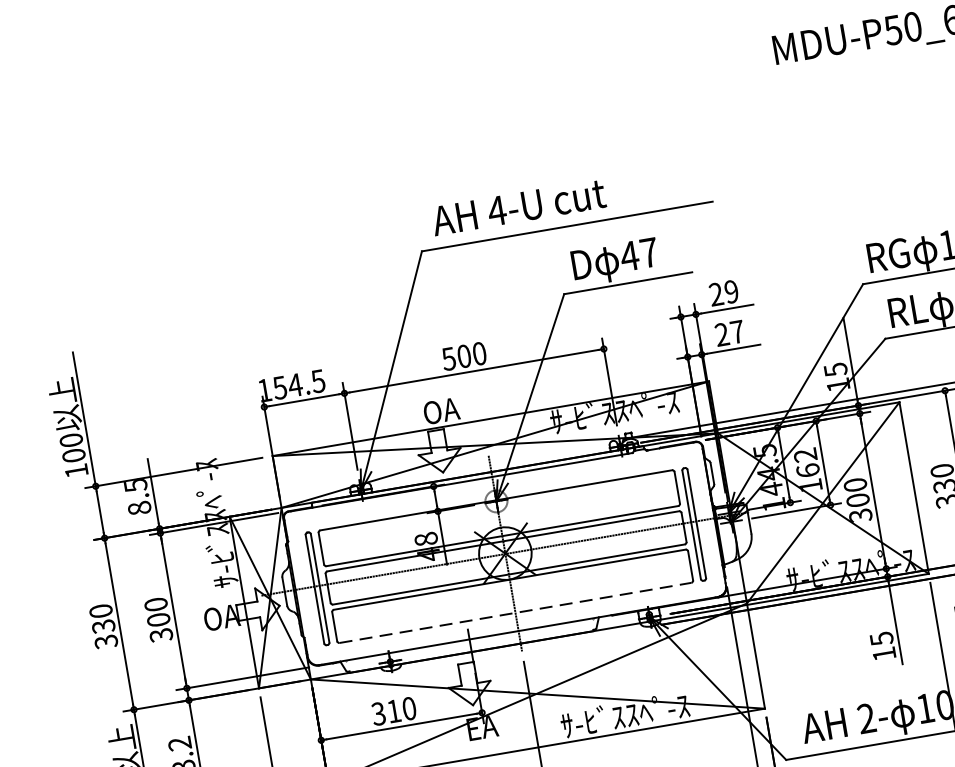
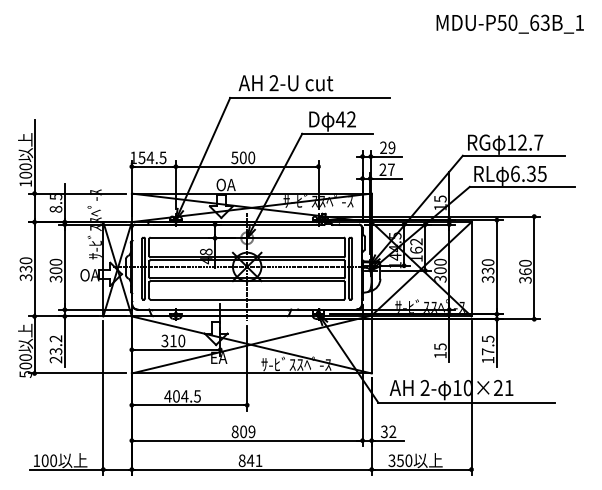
text: (496, 211) -> (273, 83), 4-U -> 2-U
text: (649, 252) -> (351, 119), 47 -> 42
line: (516, 612) -> (247, 299), dashed -> solid

